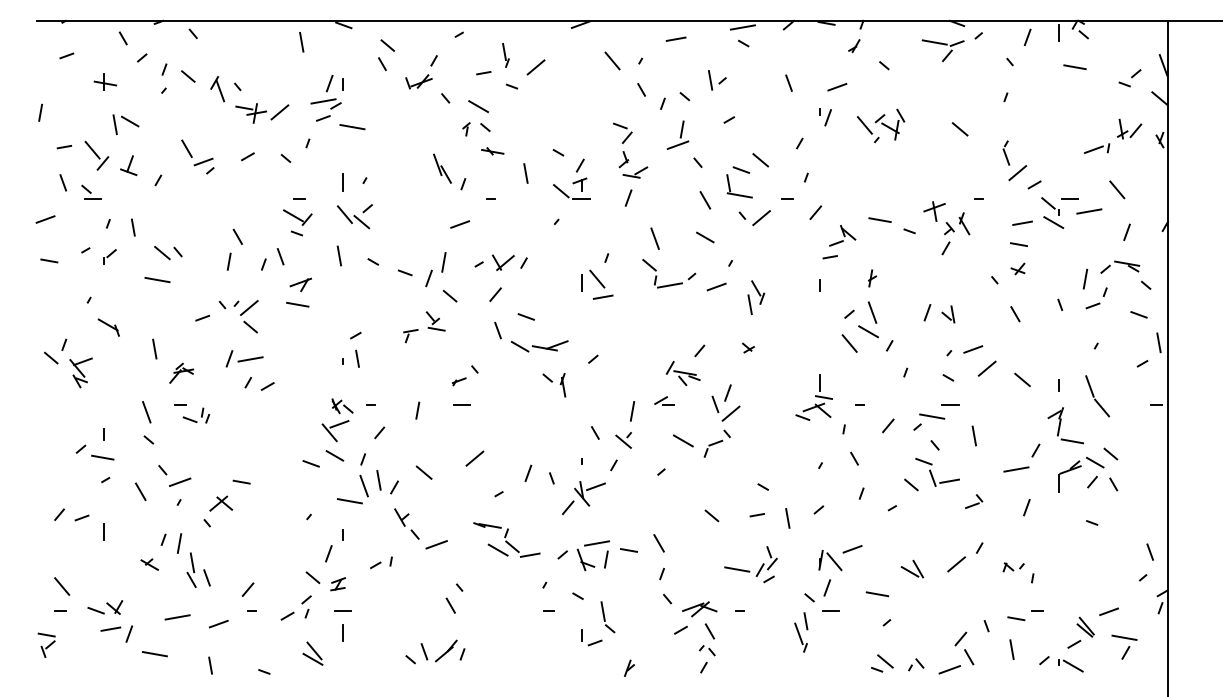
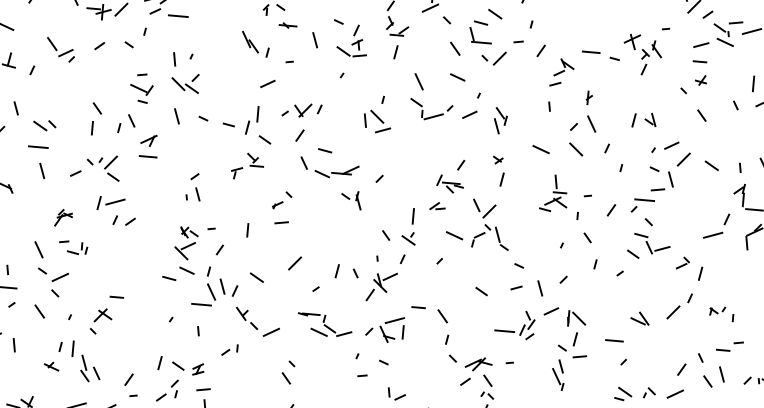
line: (868, 331) -> (541, 149), moved
line: (154, 348) -> (41, 170), moved
line: (727, 392) -> (501, 179), moved
line: (973, 435) -> (670, 179), moved
line: (180, 481) -> (60, 276), moved
line: (1026, 507) -> (700, 273), moved
line: (852, 549) -> (551, 311), moved
line: (628, 550) -> (418, 307), moved
line: (328, 553) -> (159, 362), moved
part: (607, 617) -> (501, 239), moved
line: (969, 657) -> (708, 381), moved

